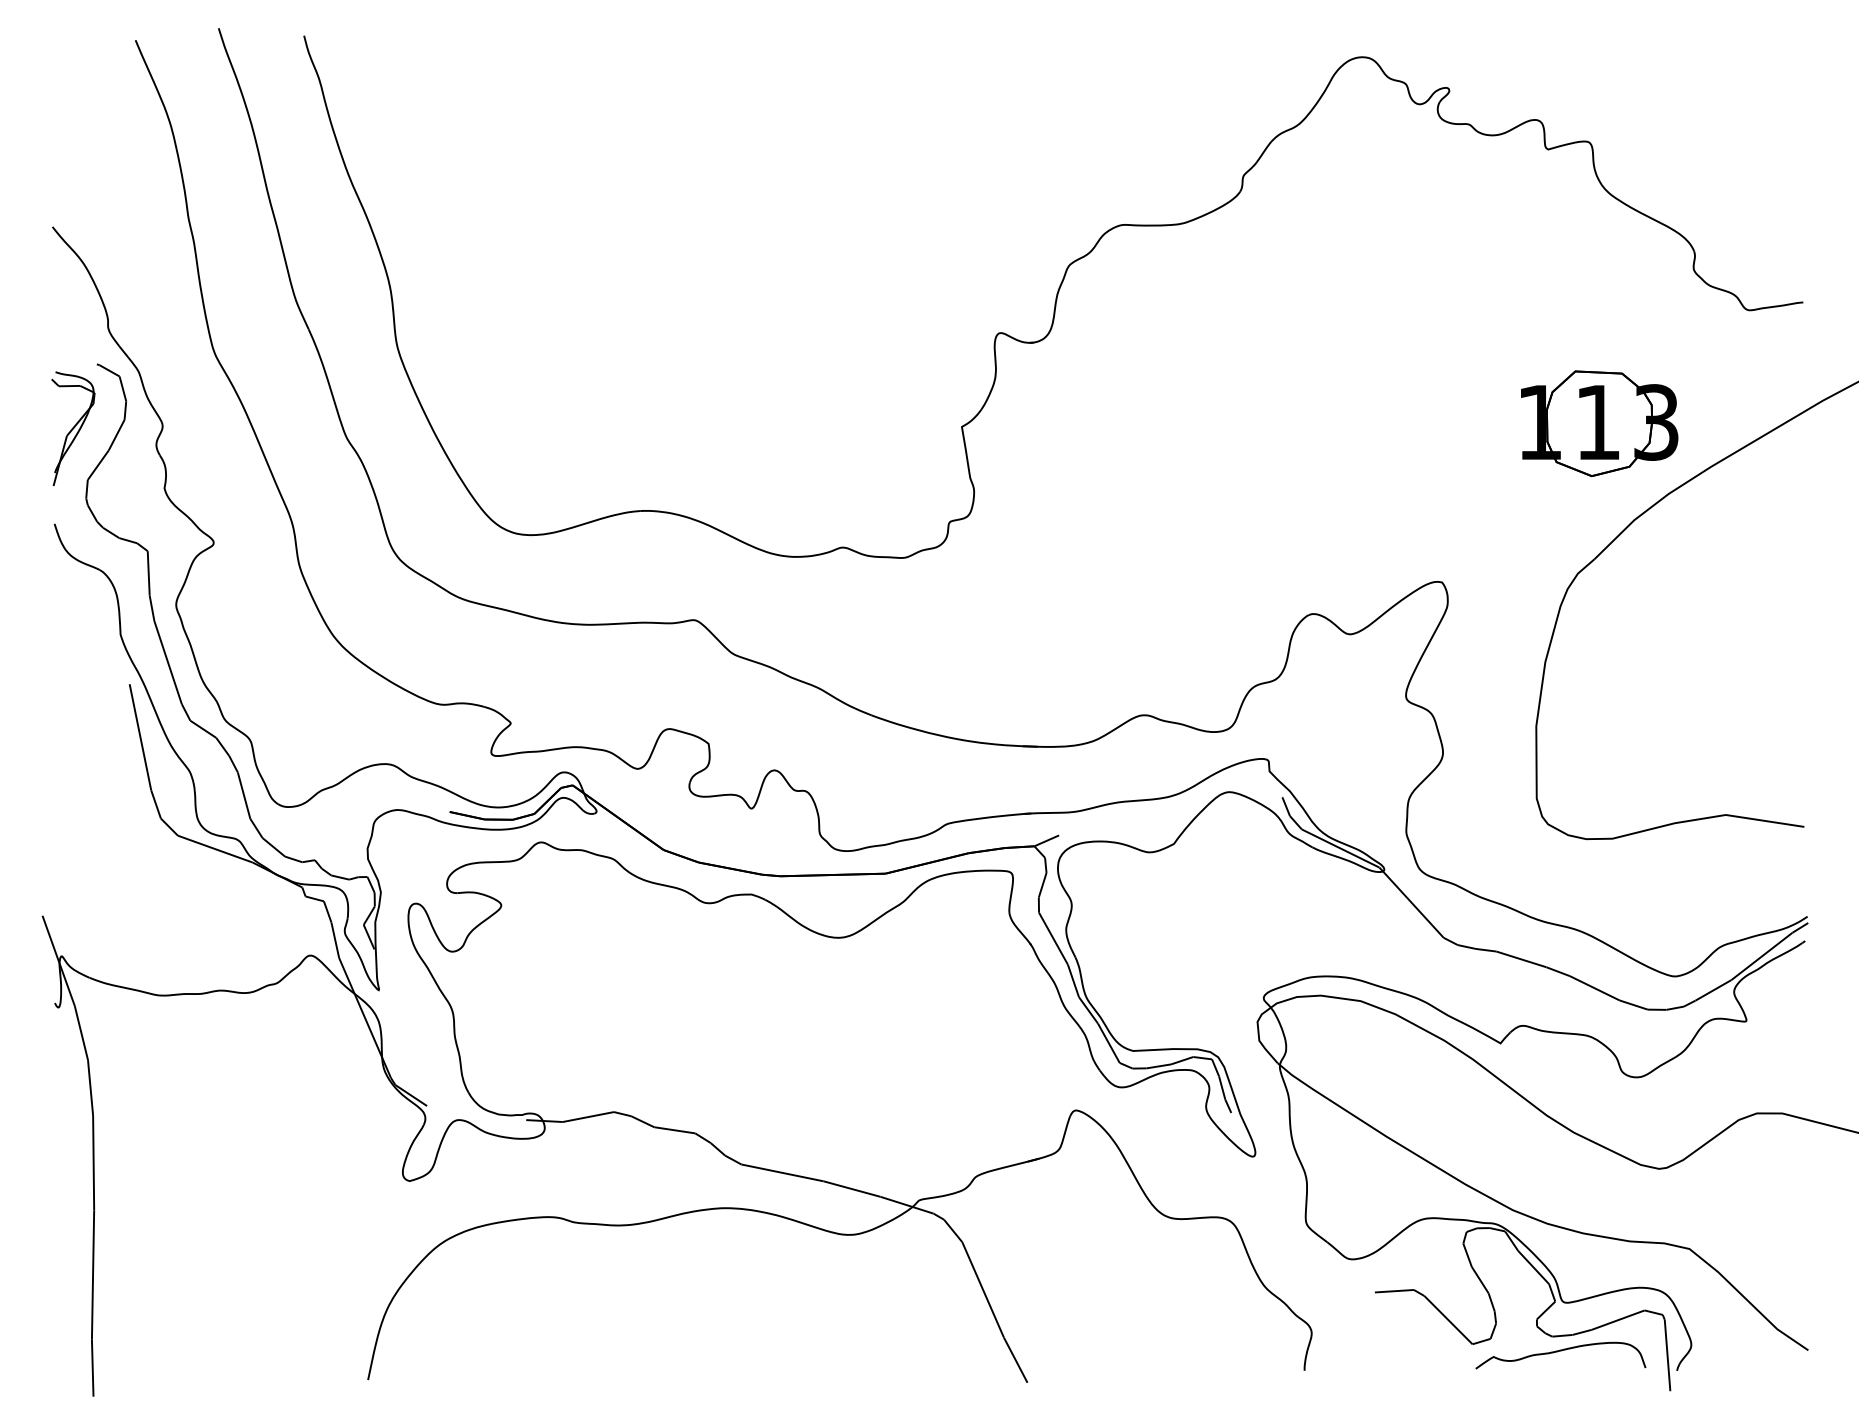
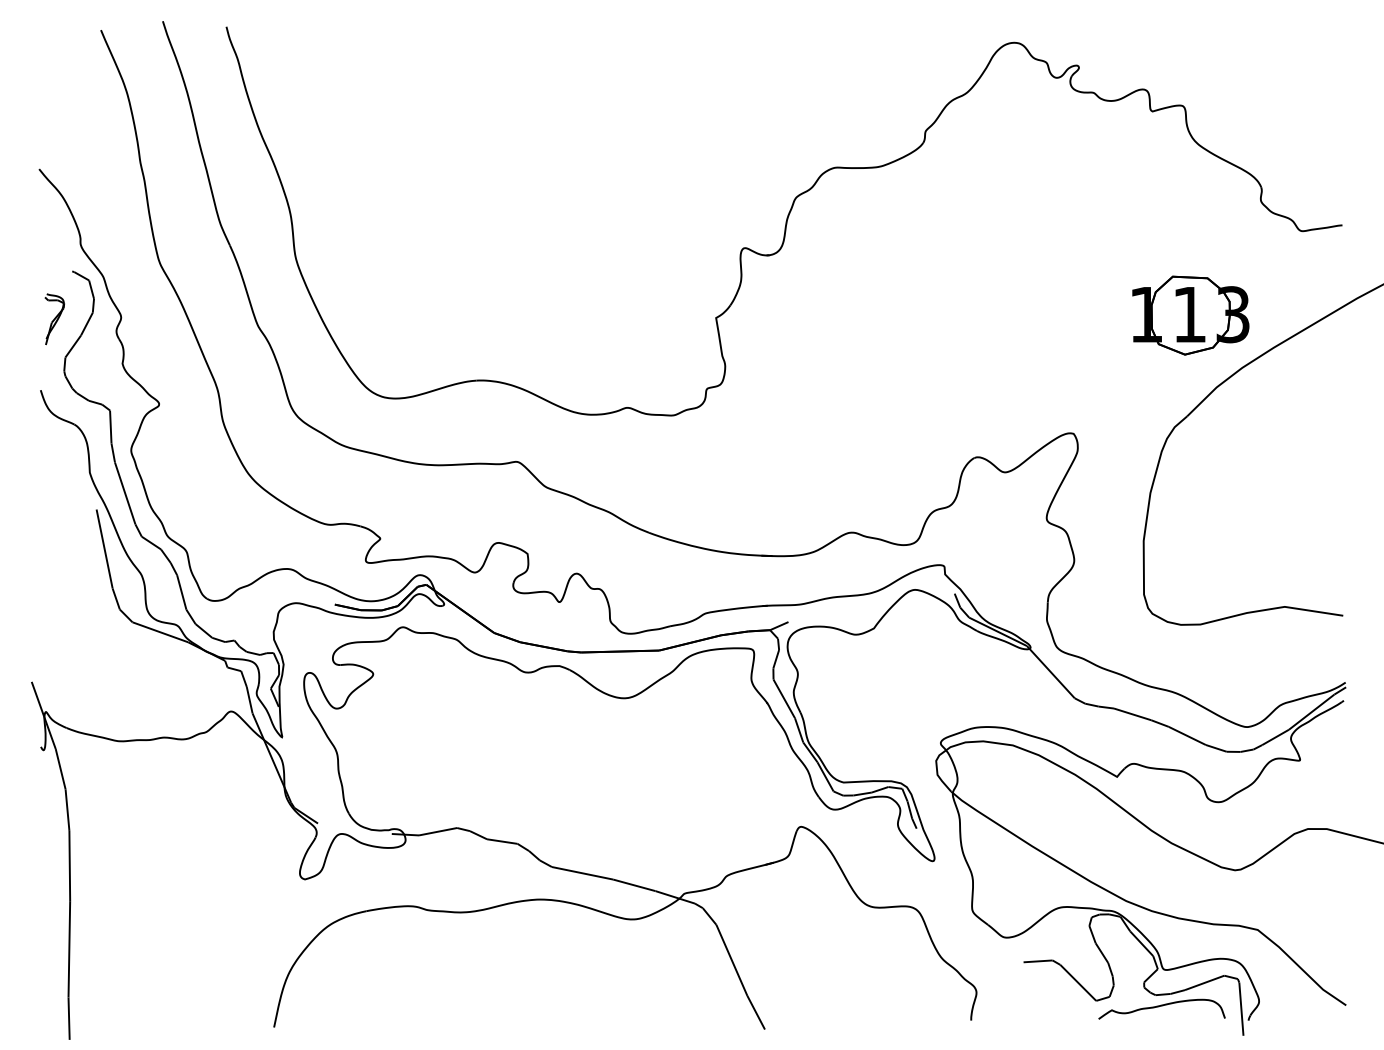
part: (73, 428) -> (54, 319), size x0.6

